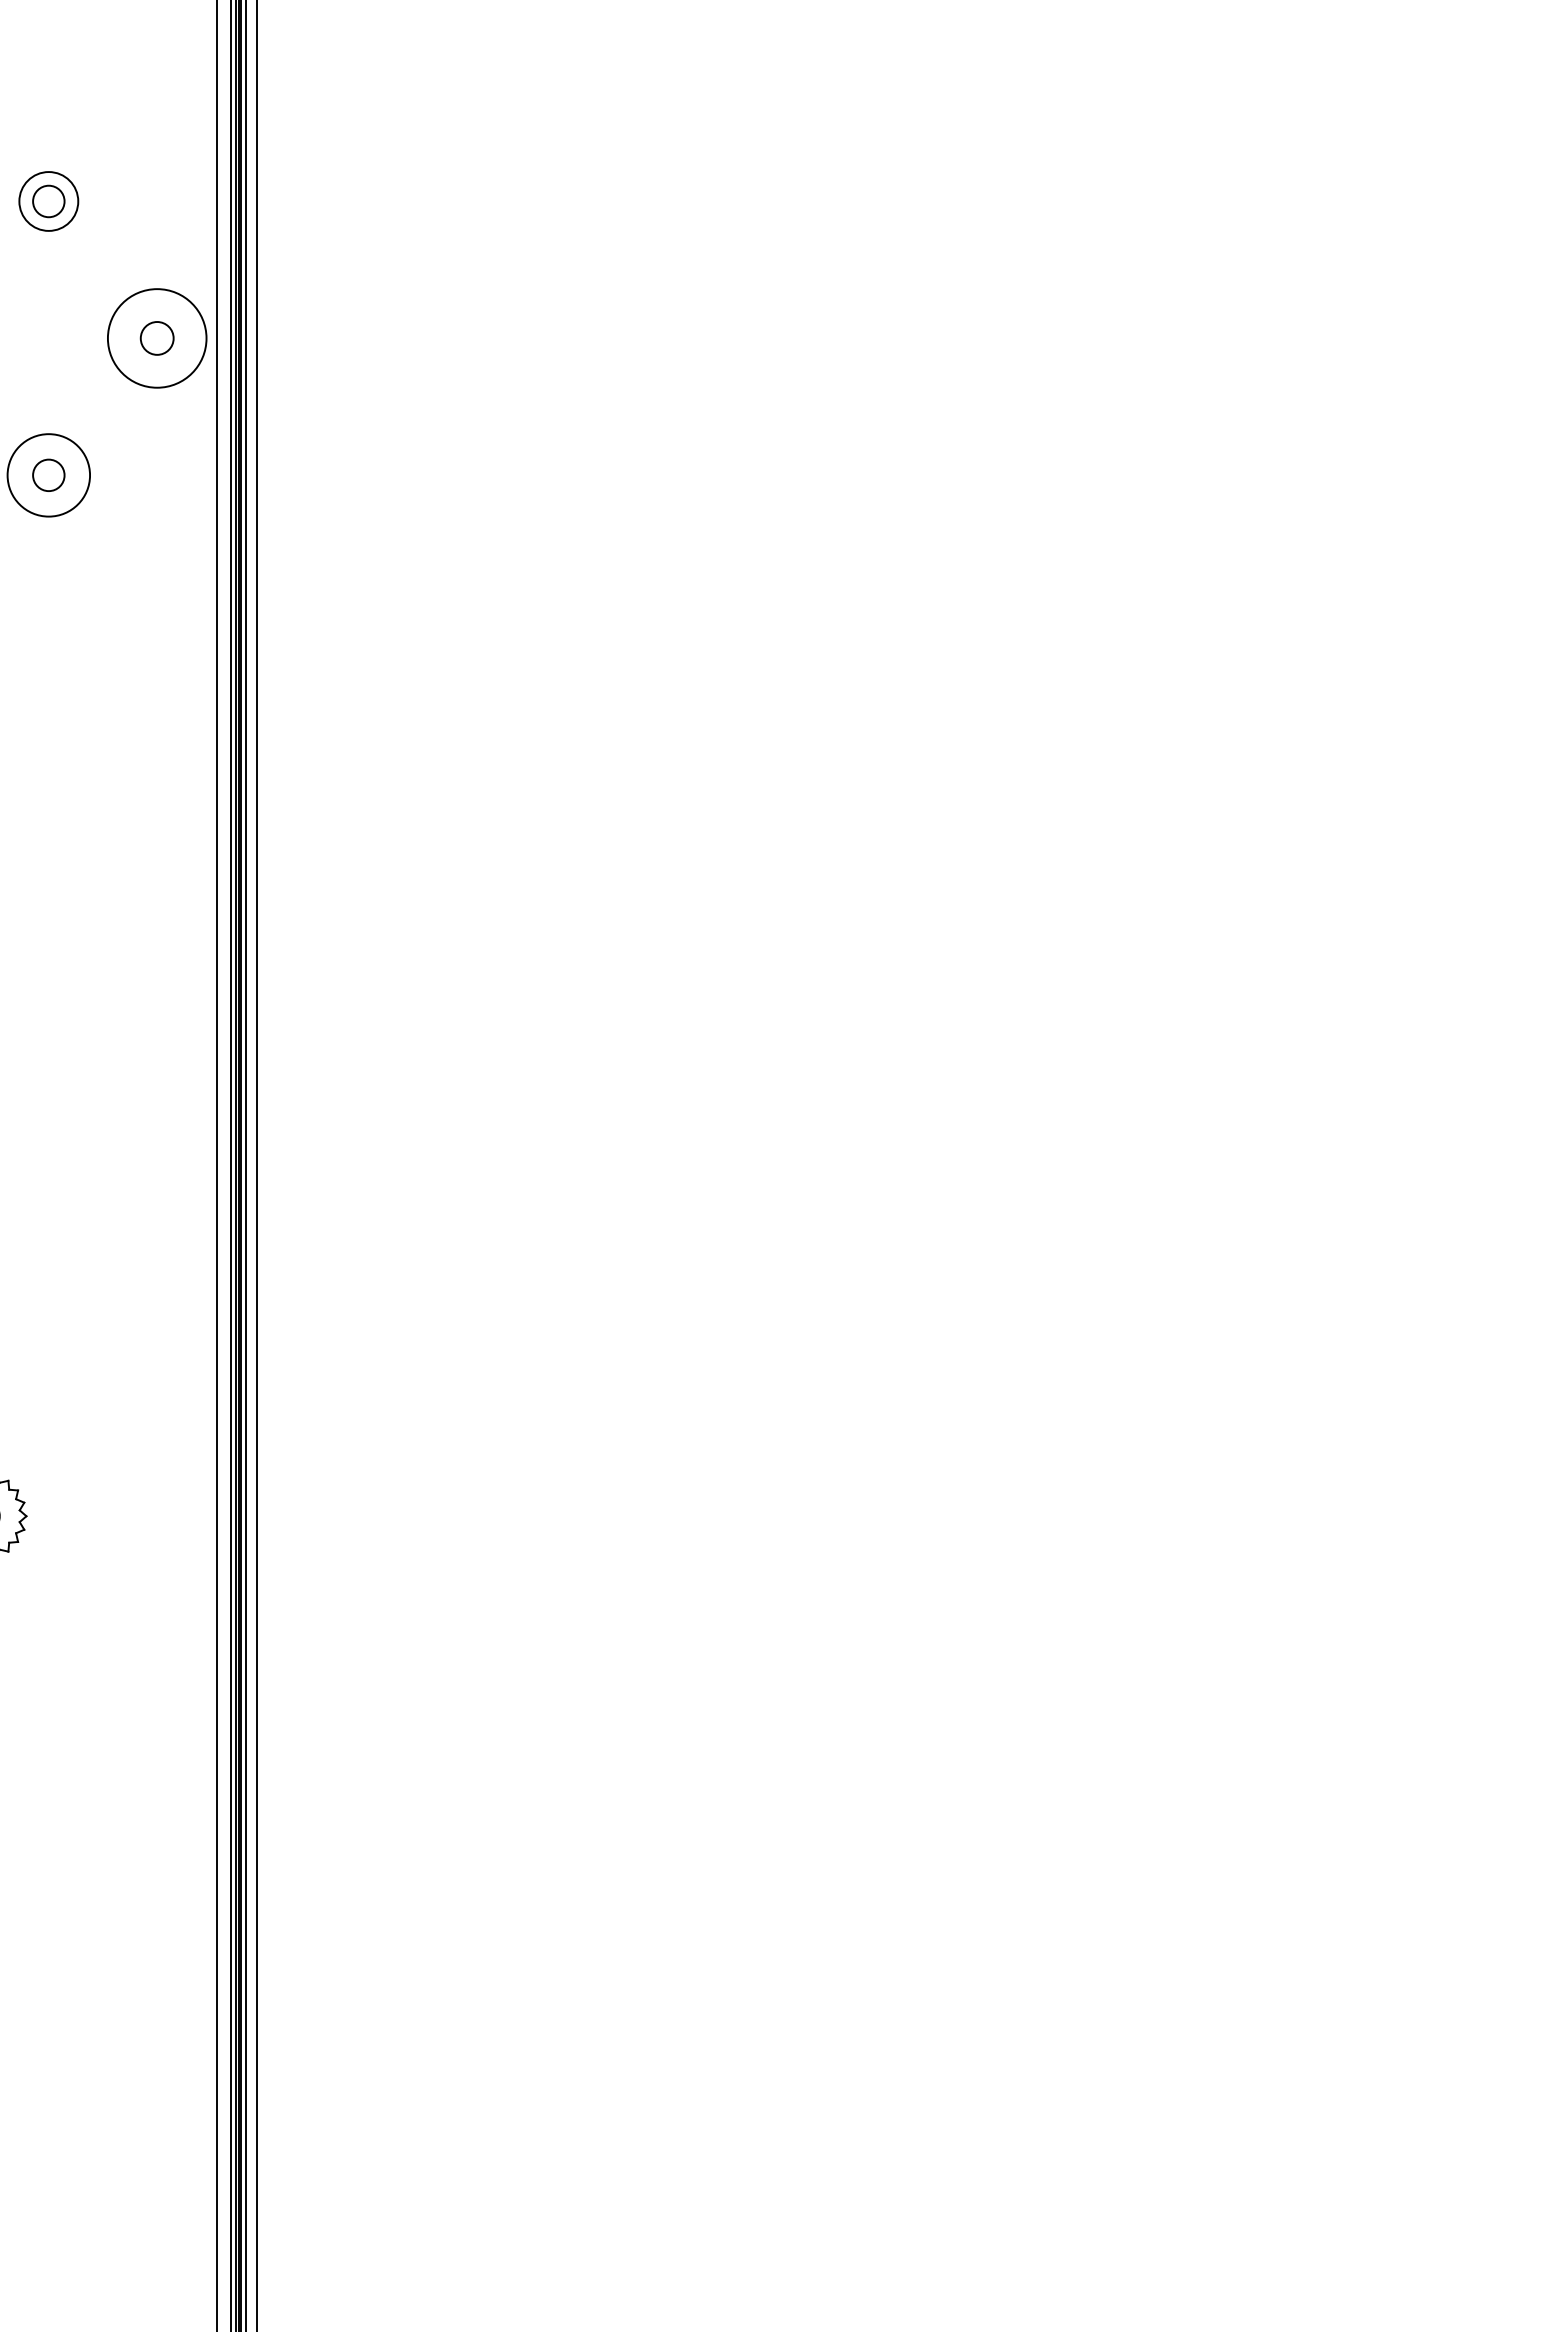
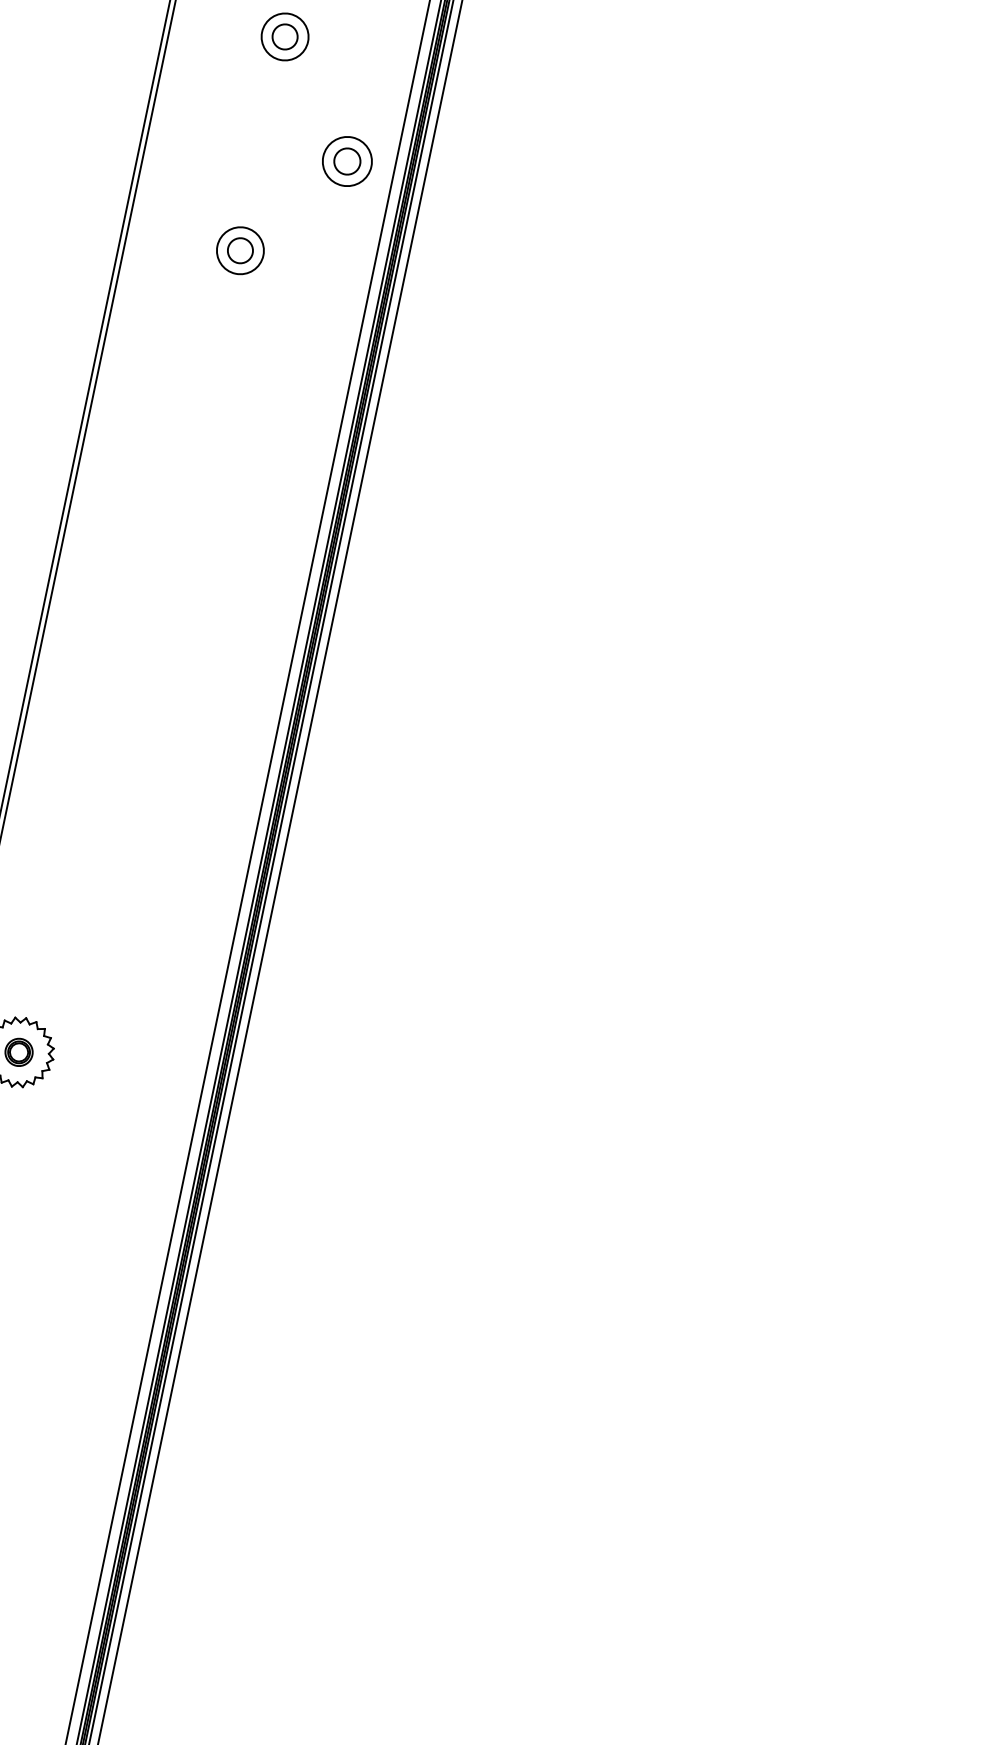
circle: (157, 338) -> (347, 161), size x0.62
circle: (48, 474) -> (240, 250), size x0.71

